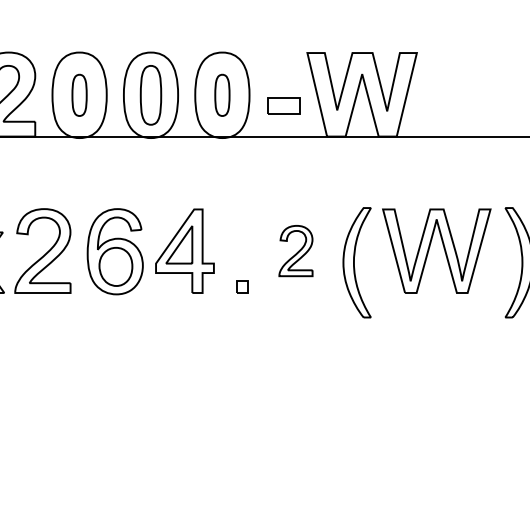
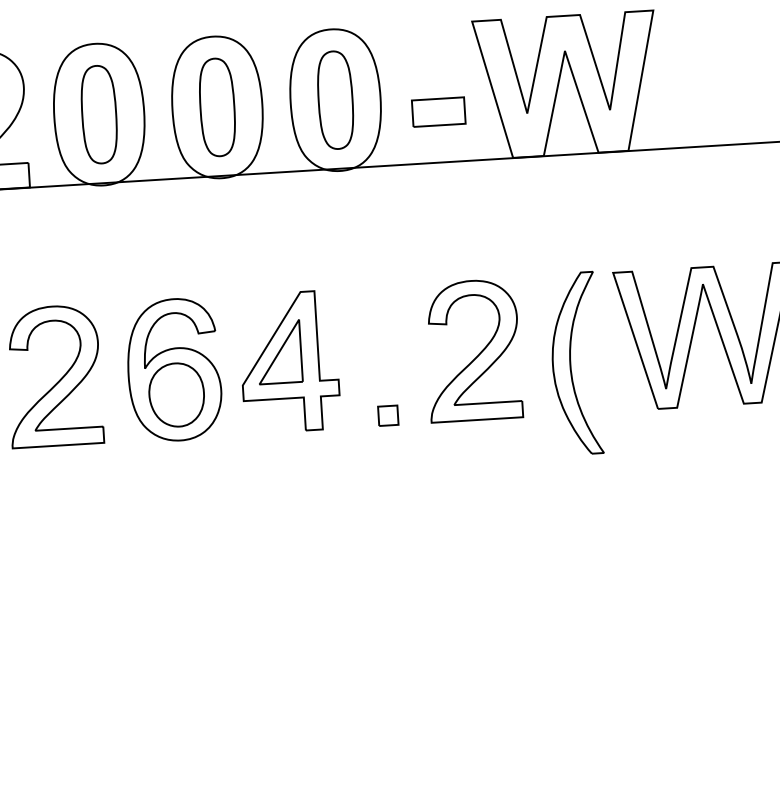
part: (79, 95) -> (99, 114), size x1.43
part: (222, 95) -> (335, 100), size x1.43
part: (295, 250) -> (472, 349), size x1.67

